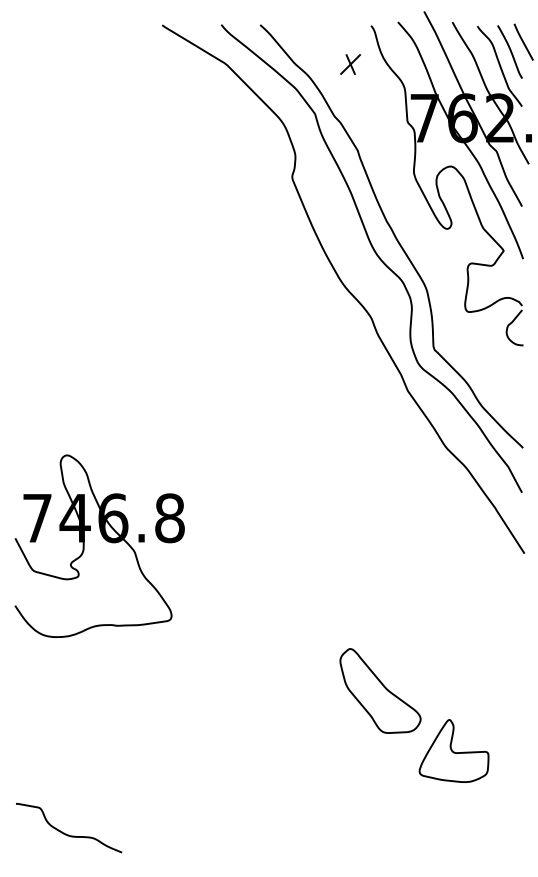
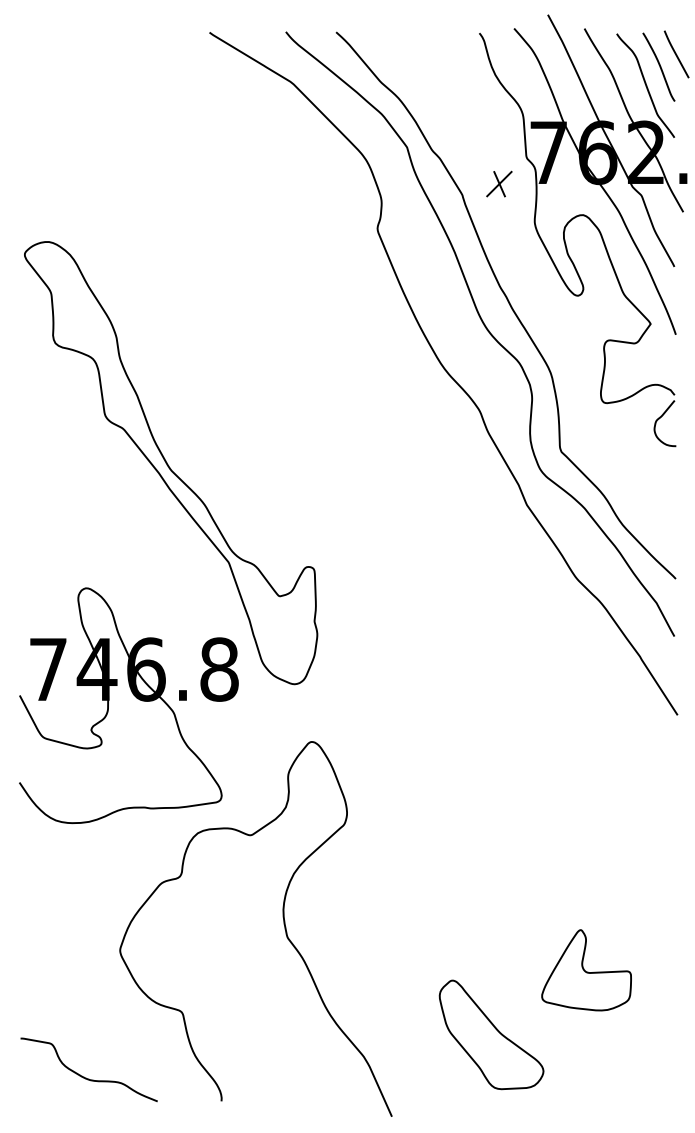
part: (350, 64) -> (499, 184), moved
part: (132, 358) -> (171, 463), added
part: (380, 690) -> (491, 1034), moved
curve: (219, 717) -> (283, 926), added

